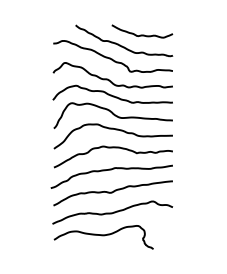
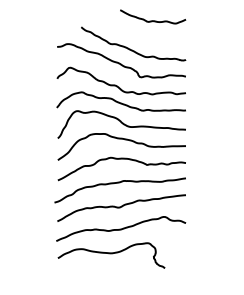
curve: (142, 34) -> (153, 20), moved

